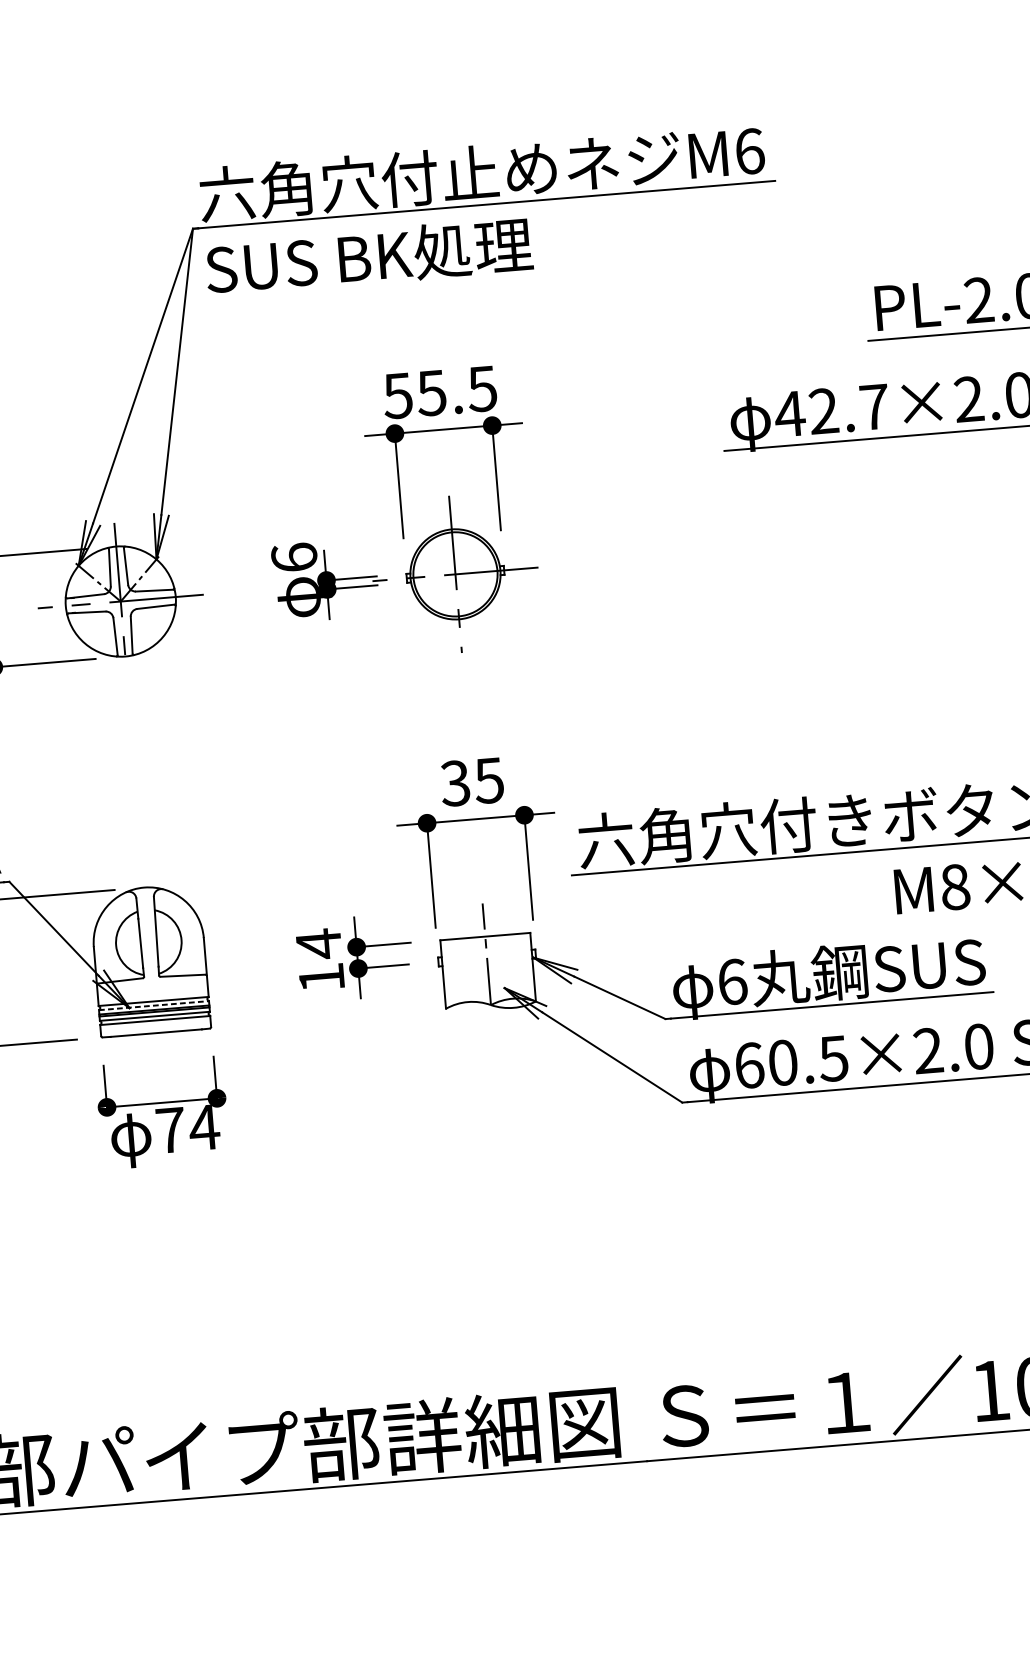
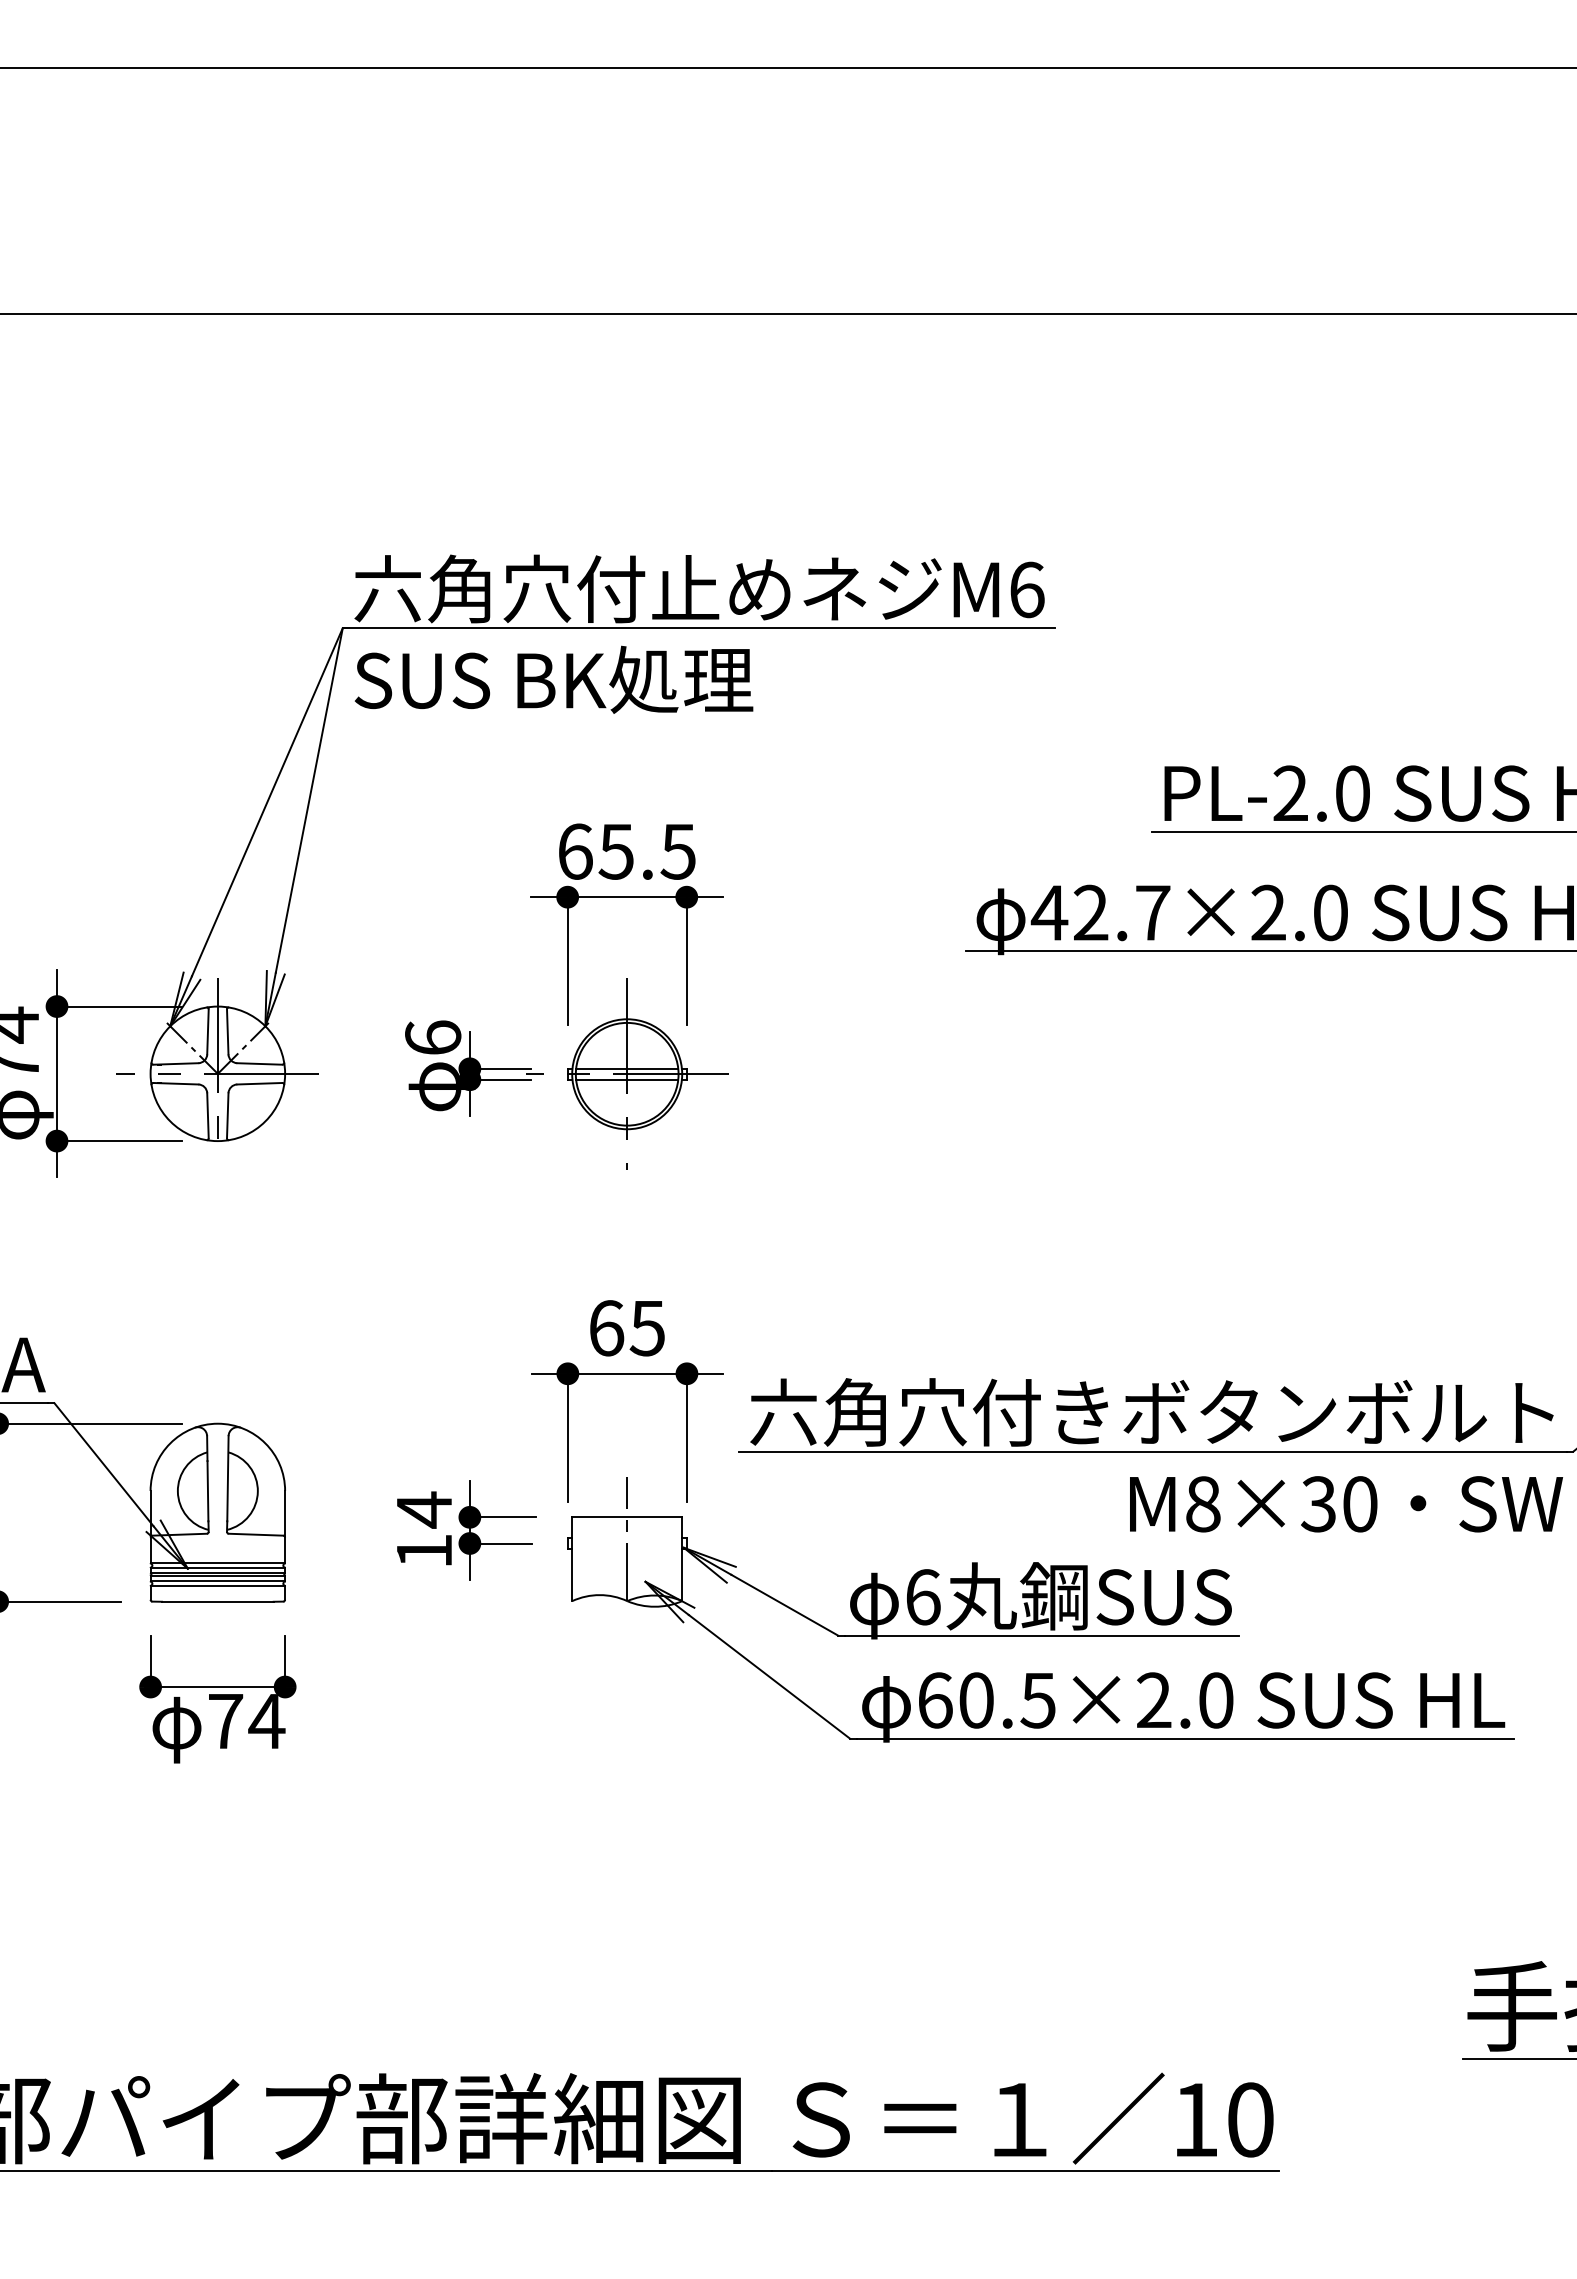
text: (397, 395) -> (574, 851), 55.5 -> 65.5
line: (455, 569) -> (627, 1068), added
line: (456, 578) -> (627, 1079), added
text: (455, 783) -> (606, 1328), 35 -> 65
line: (154, 1005) -> (218, 1568), dashed -> solid

